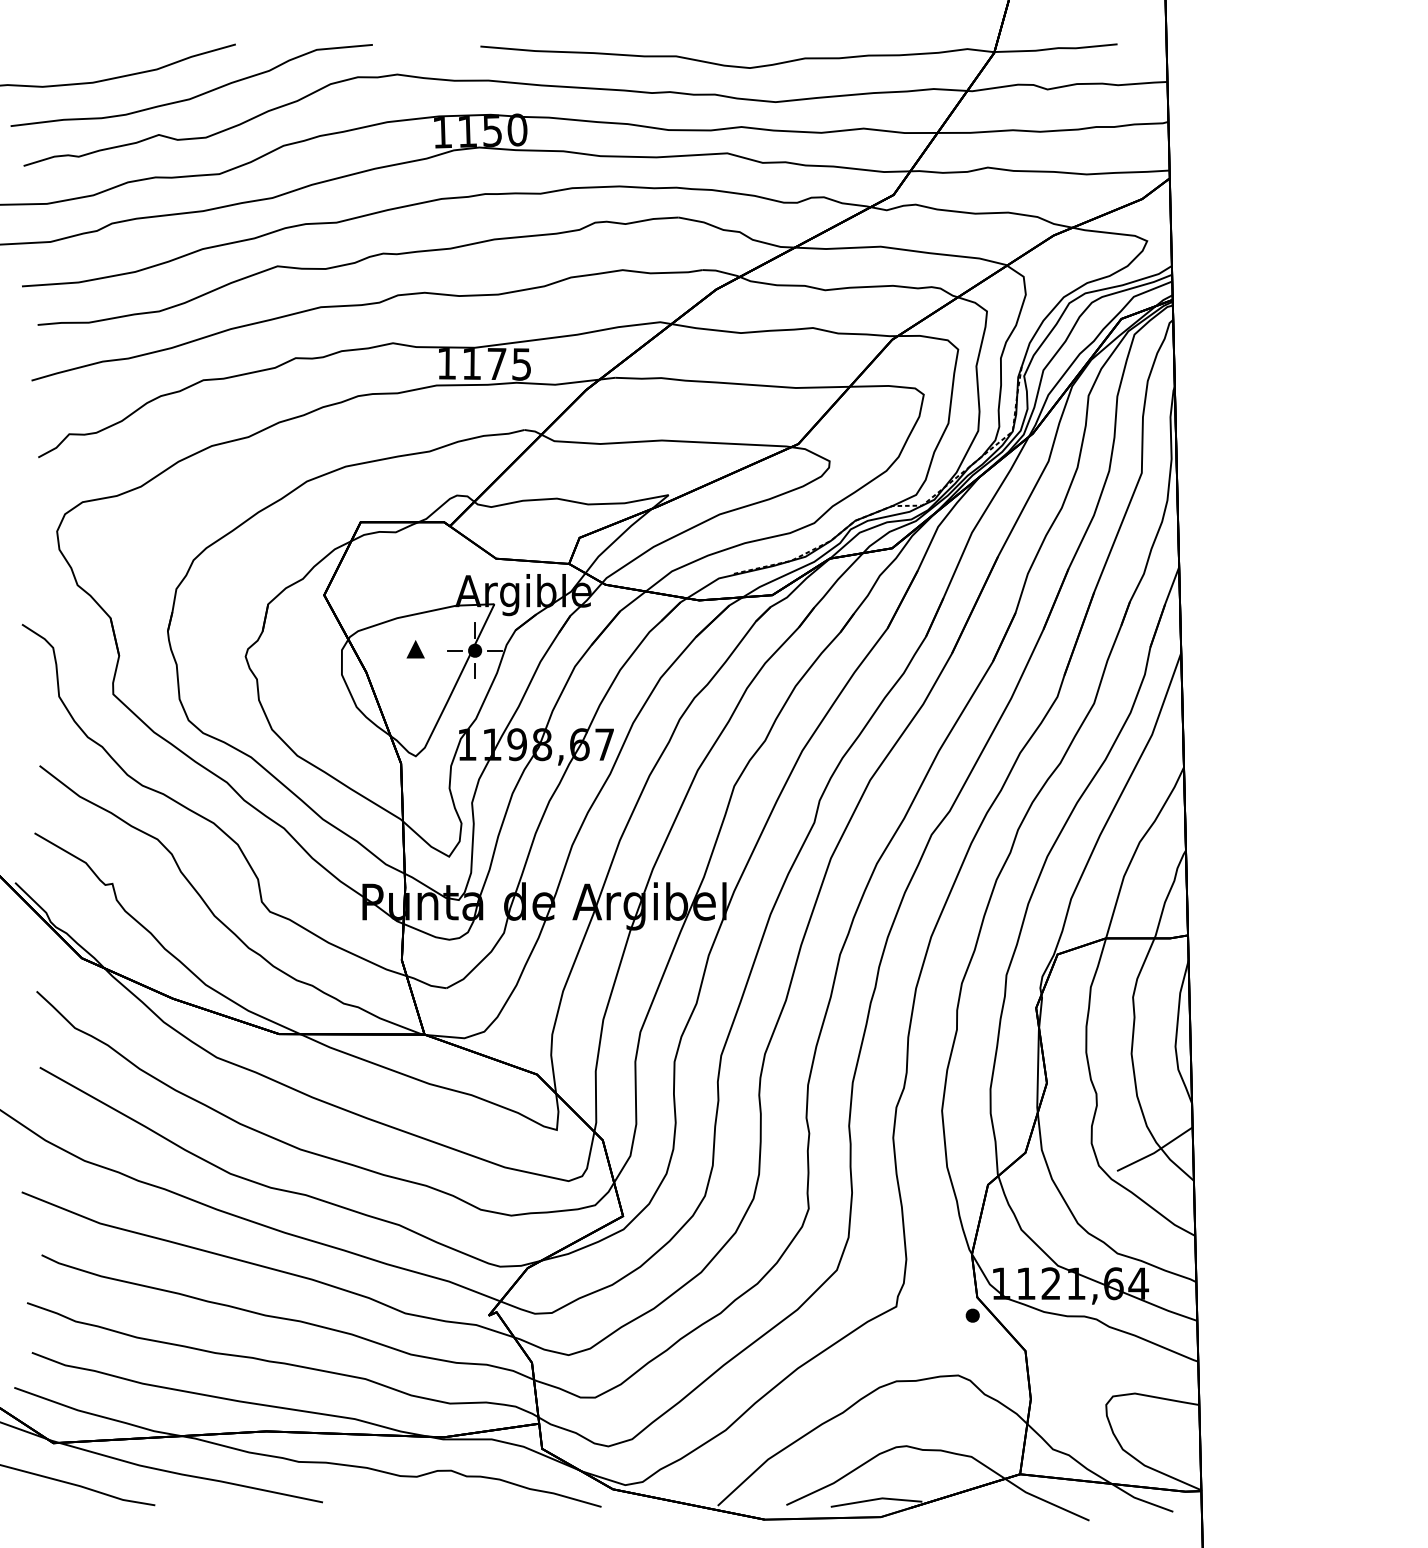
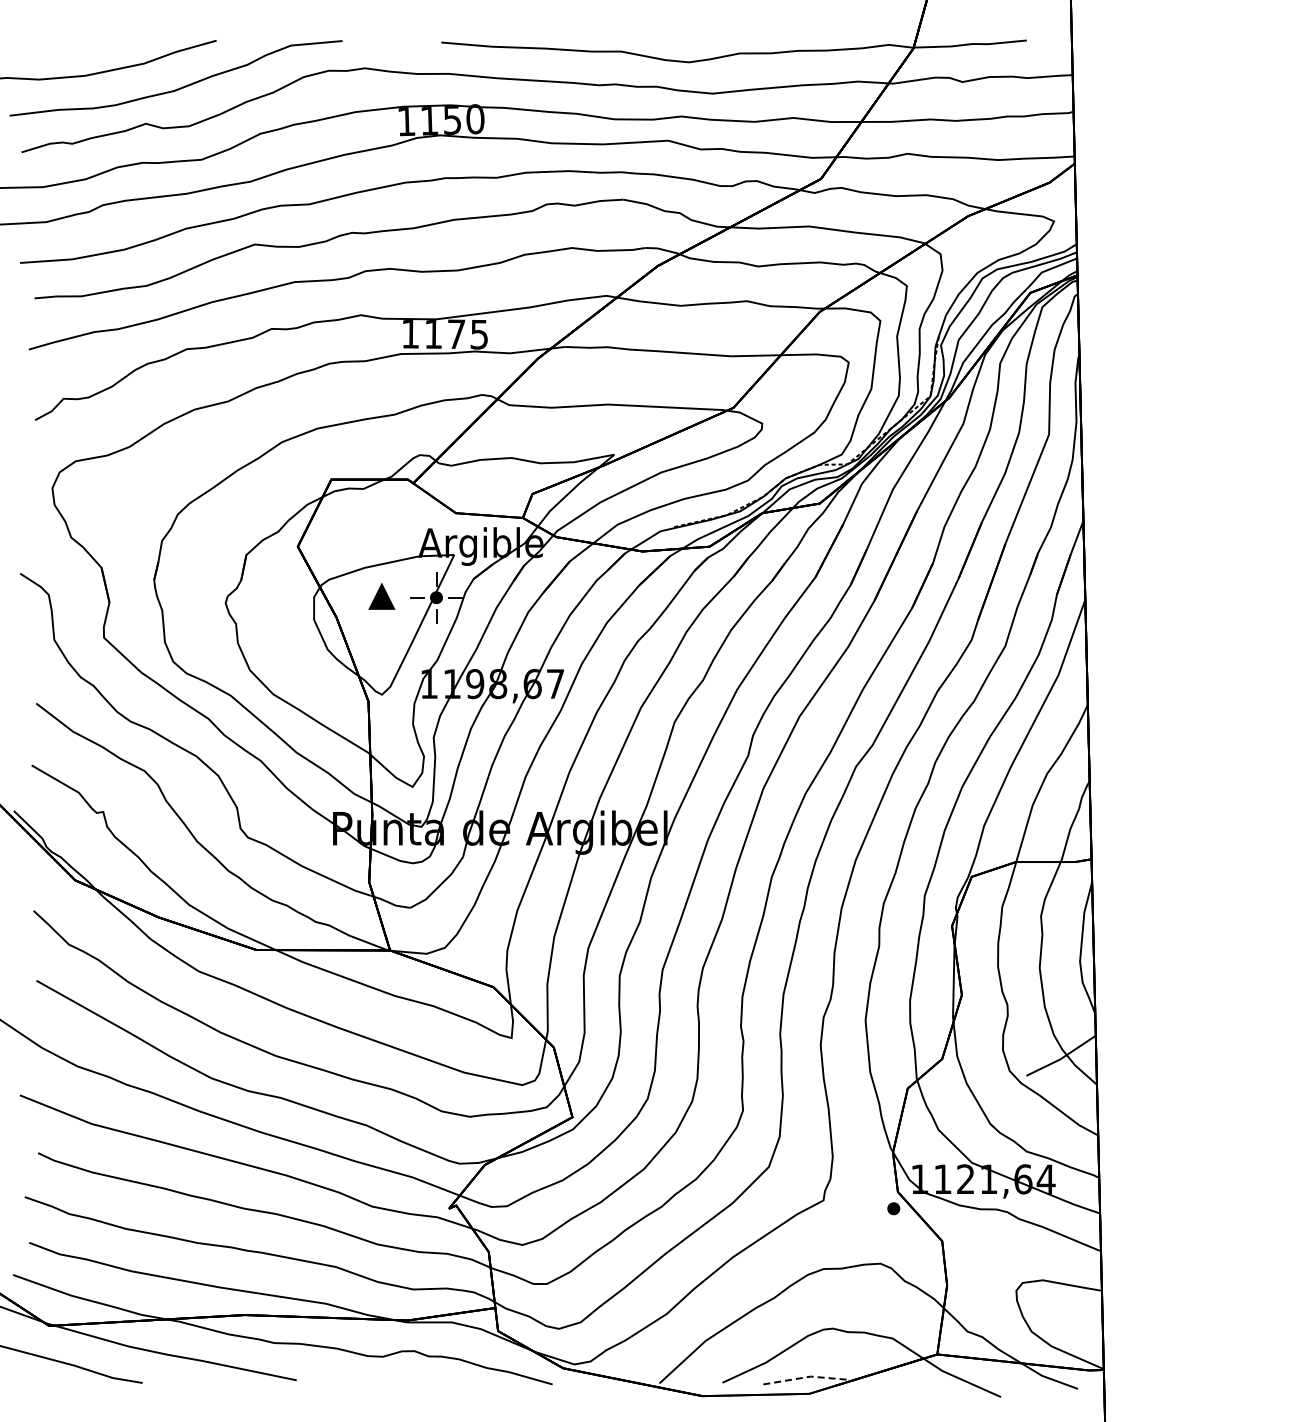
part: (415, 649) -> (381, 596), size x1.6
line: (876, 1499) -> (805, 1377), solid -> dashed

